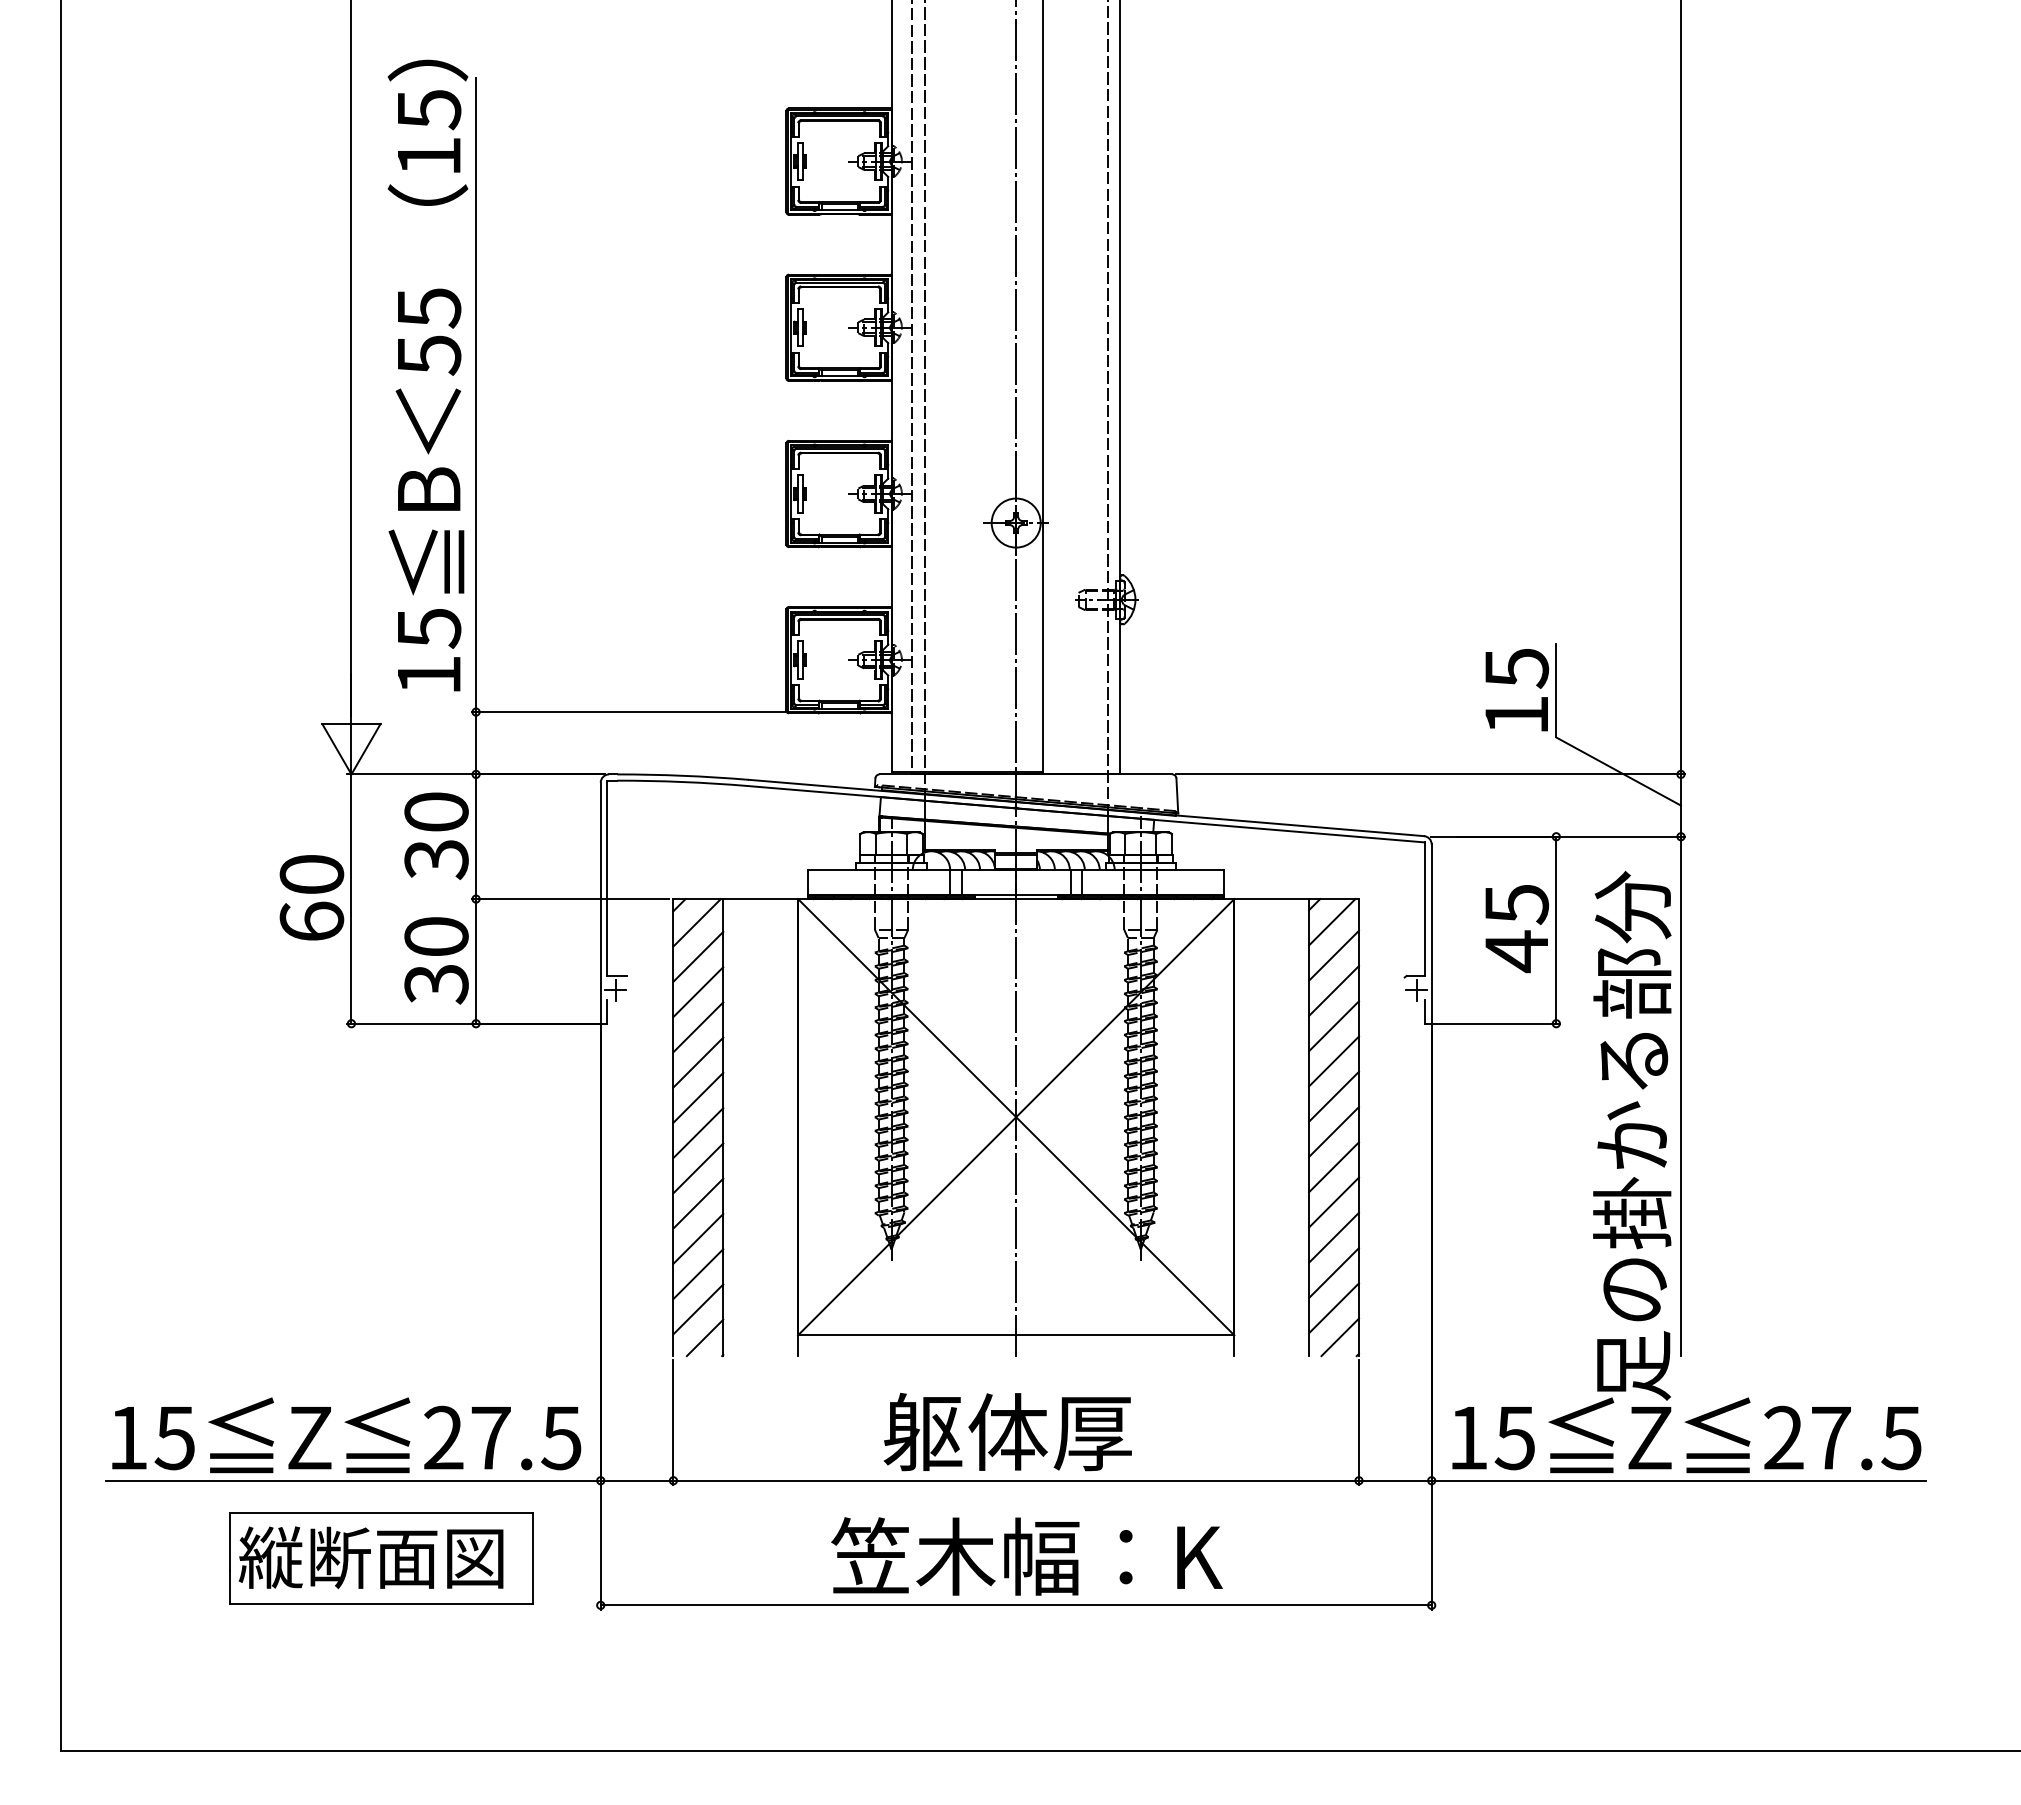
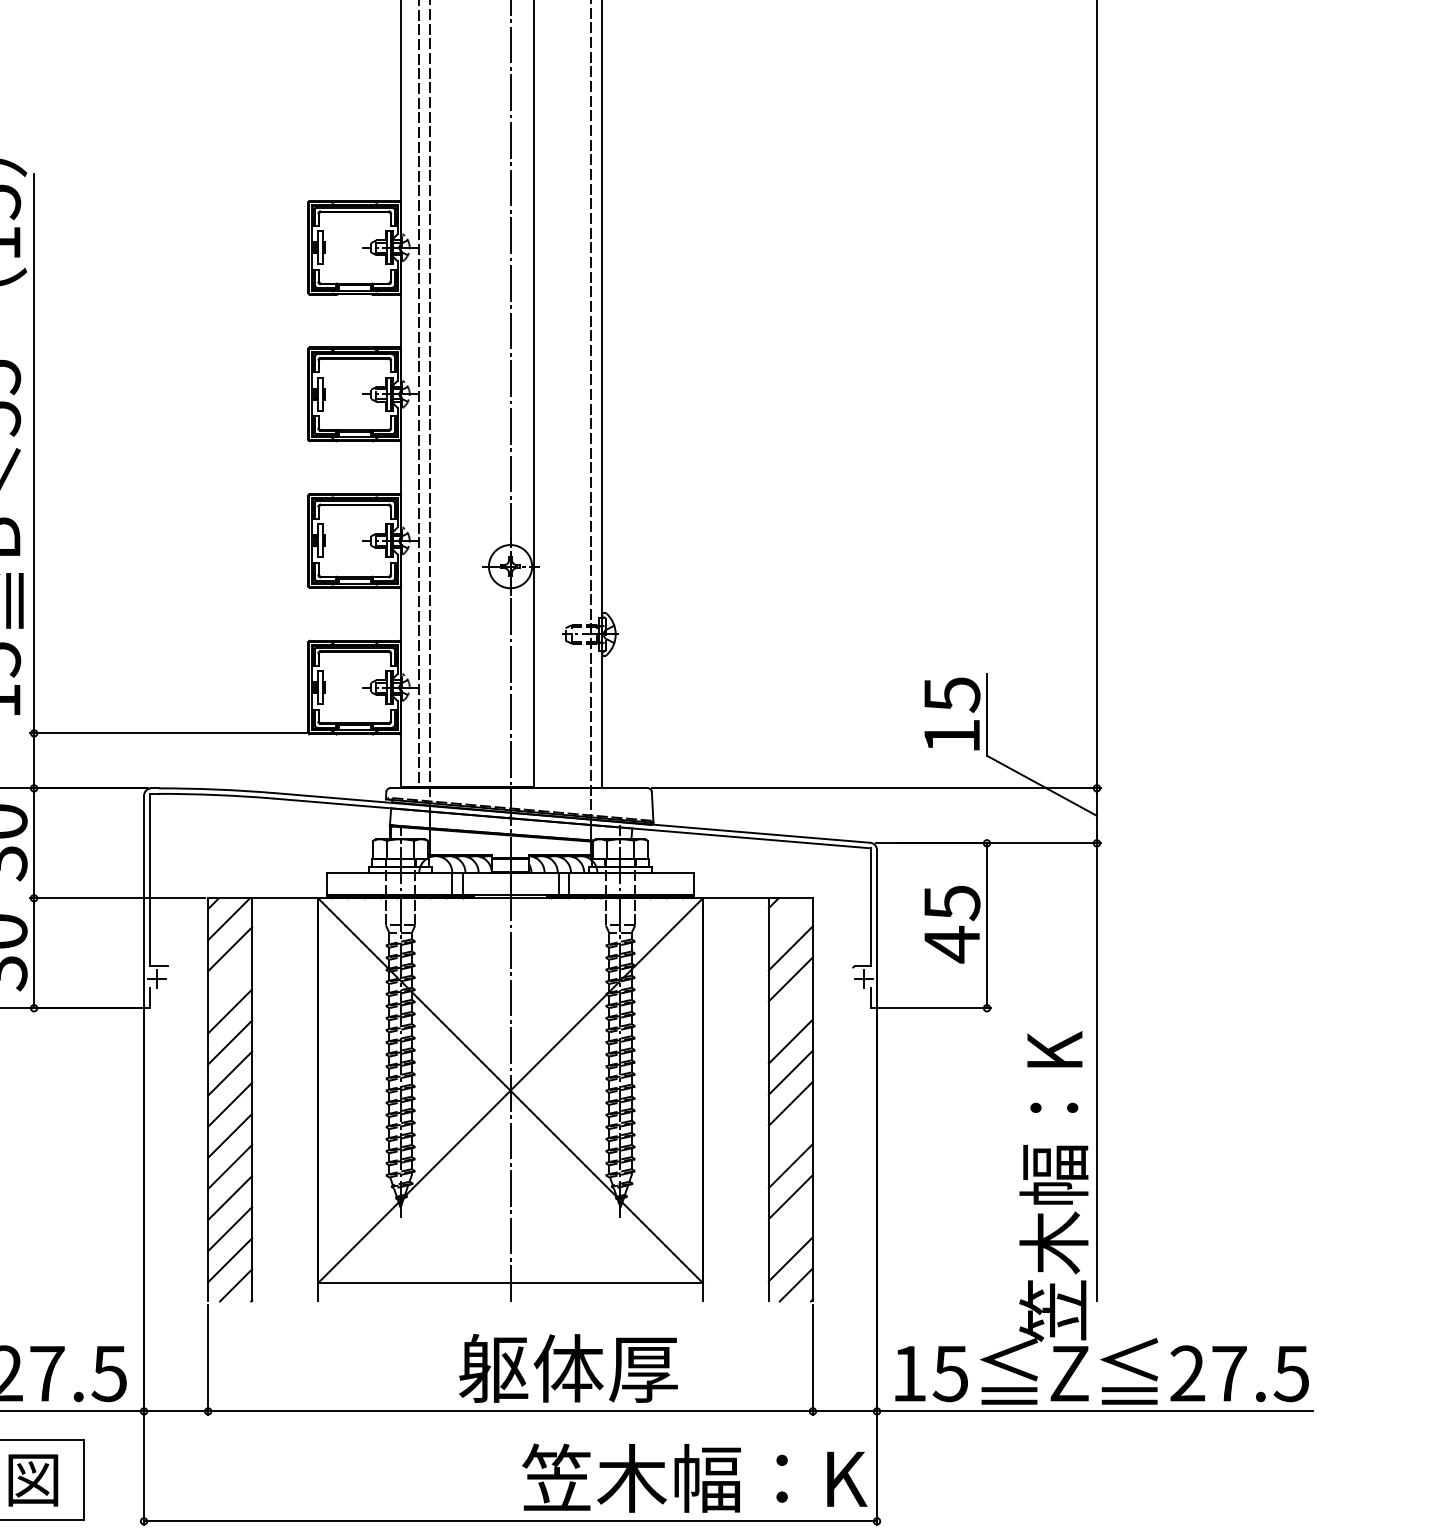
line: (1332, 922) -> (789, 918), removed
line: (698, 992) -> (230, 980), removed
line: (1333, 1026) -> (790, 1010), removed
text: (1631, 1136) -> (1053, 1107), 足の掛かる部分 -> 笠木幅：K
line: (1333, 1167) -> (790, 1135), removed
line: (1333, 1272) -> (790, 1227), removed
text: (1007, 1431) -> (568, 1367), moved
text: (1026, 1556) -> (694, 1478), moved

